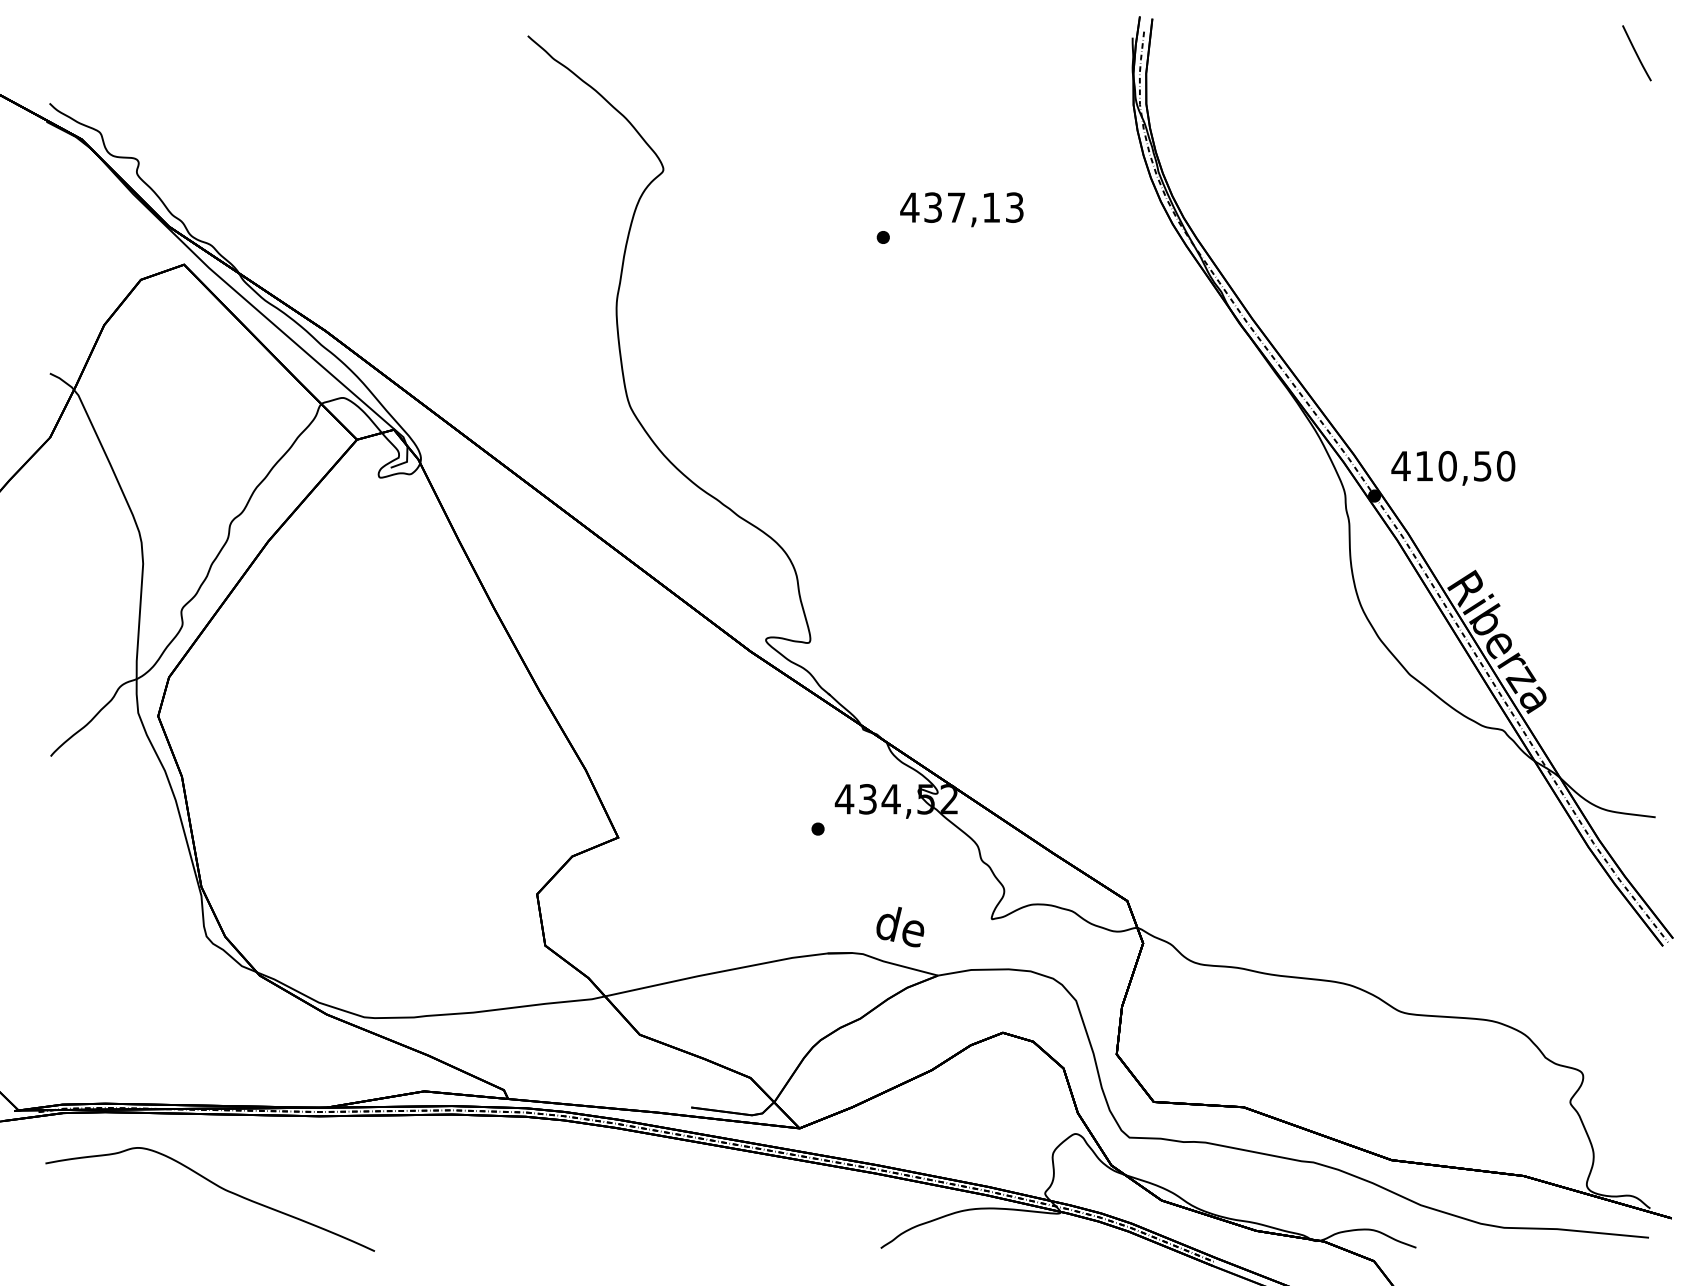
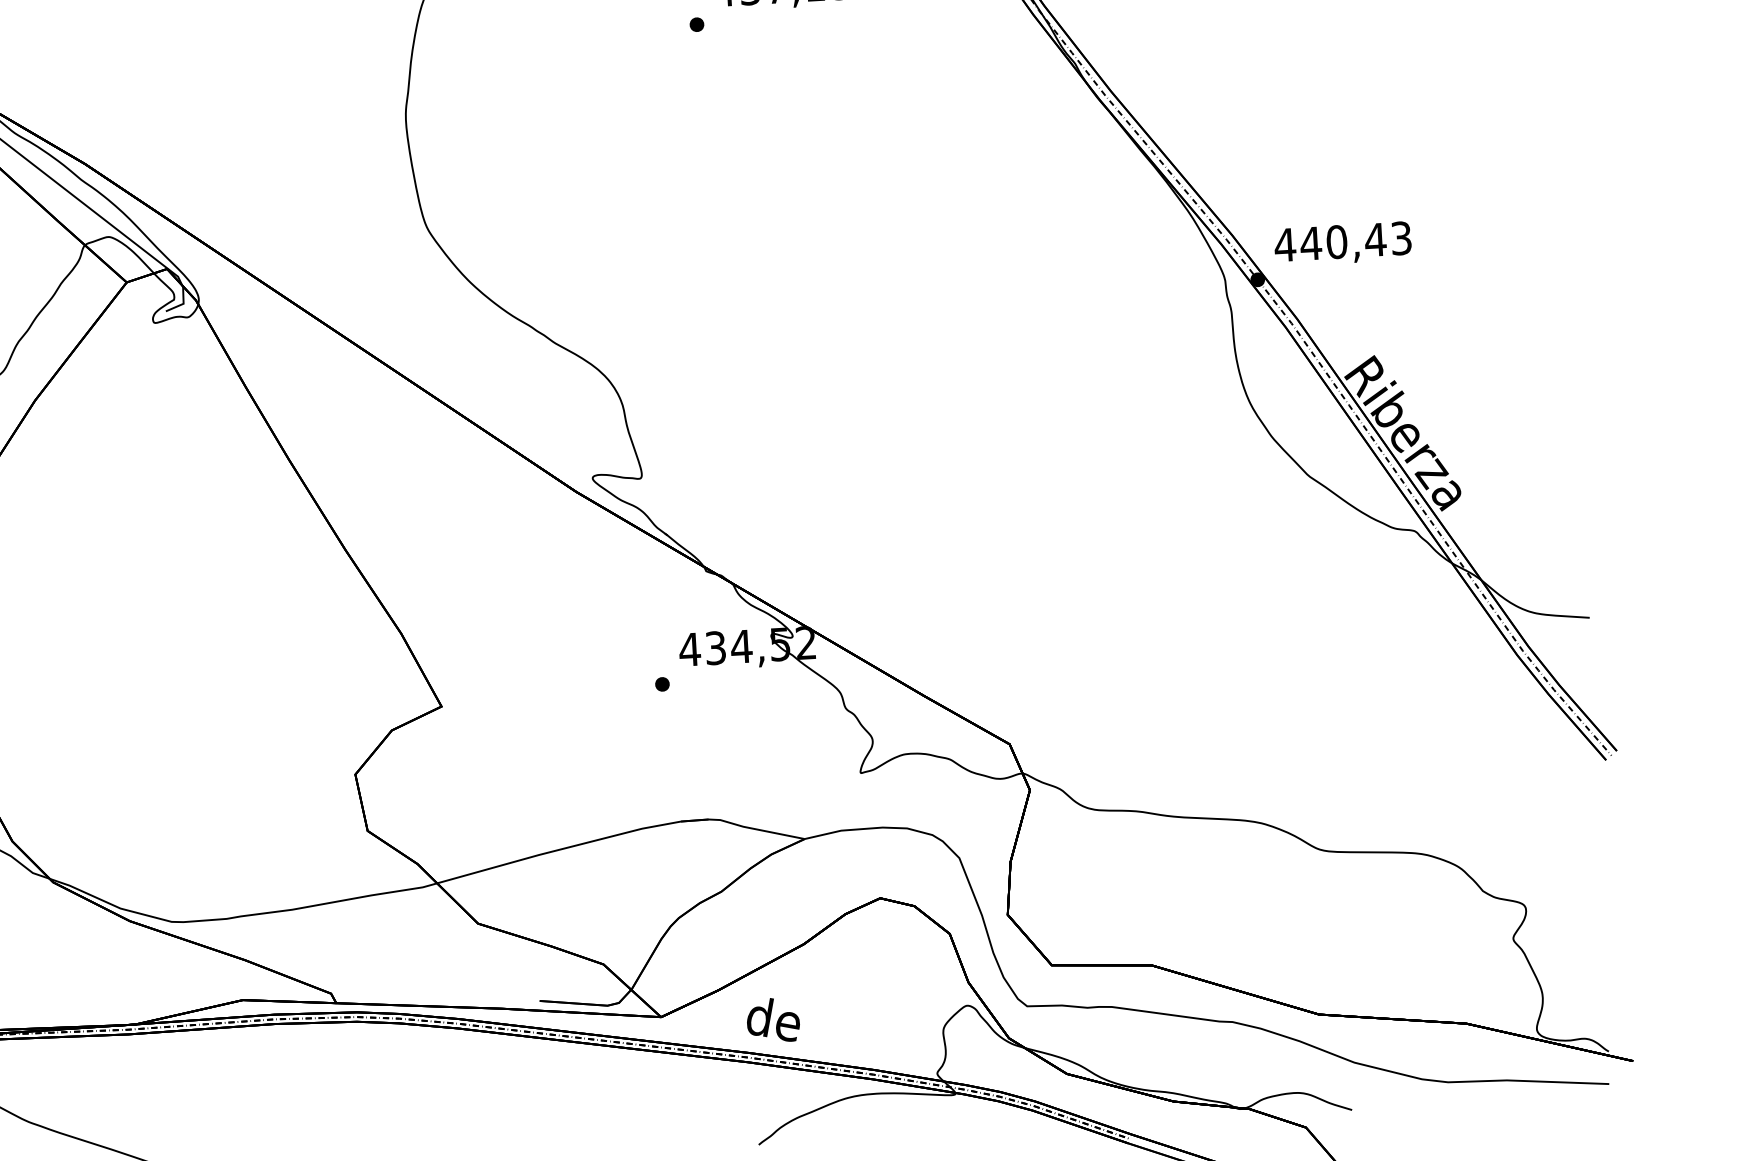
text: (1464, 466) -> (1355, 241), 410,50 -> 440,43
text: (900, 927) -> (773, 1020), moved

